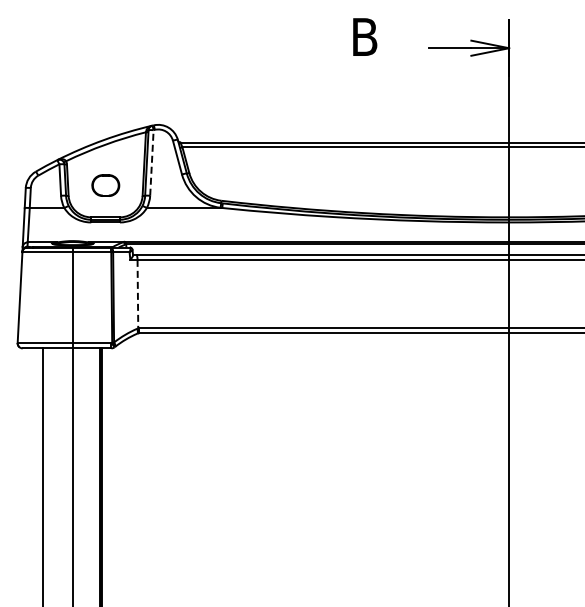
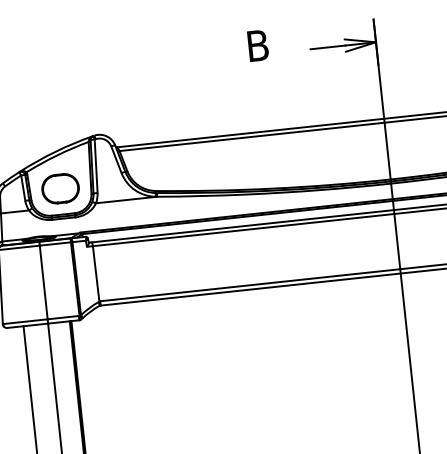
line: (151, 162) -> (95, 166), dashed -> solid
part: (105, 185) -> (60, 188), size x1.67
line: (137, 294) -> (95, 274), dashed -> solid

